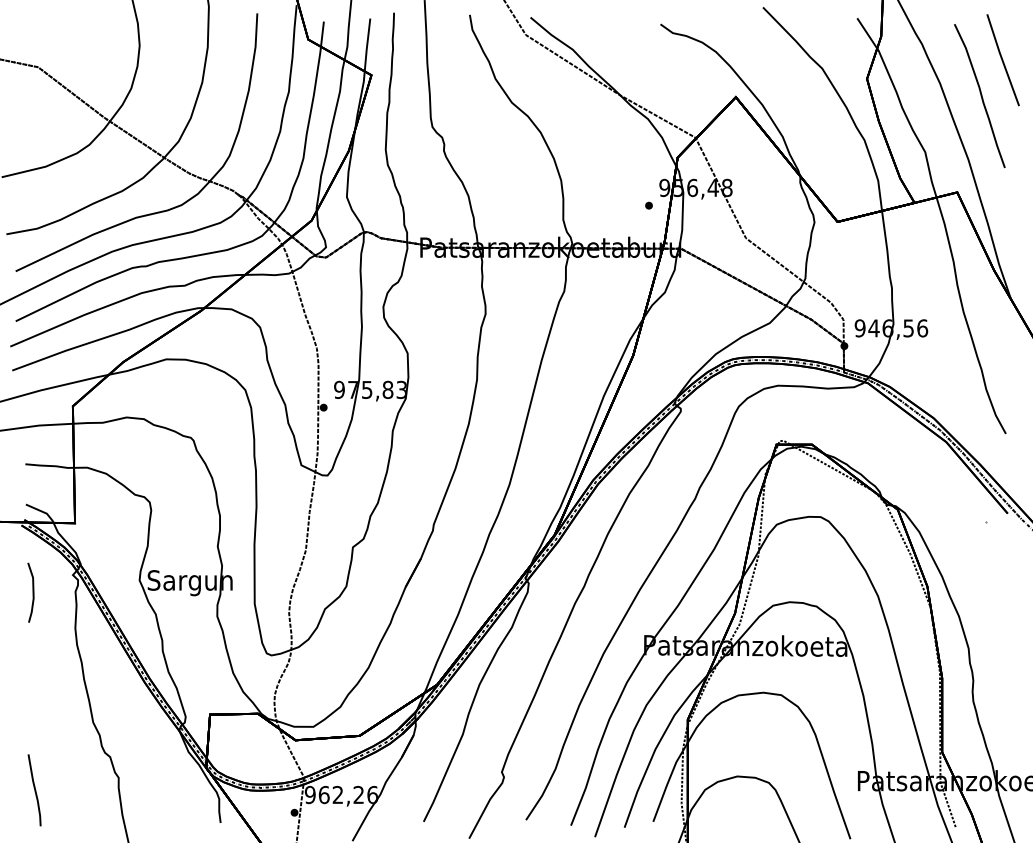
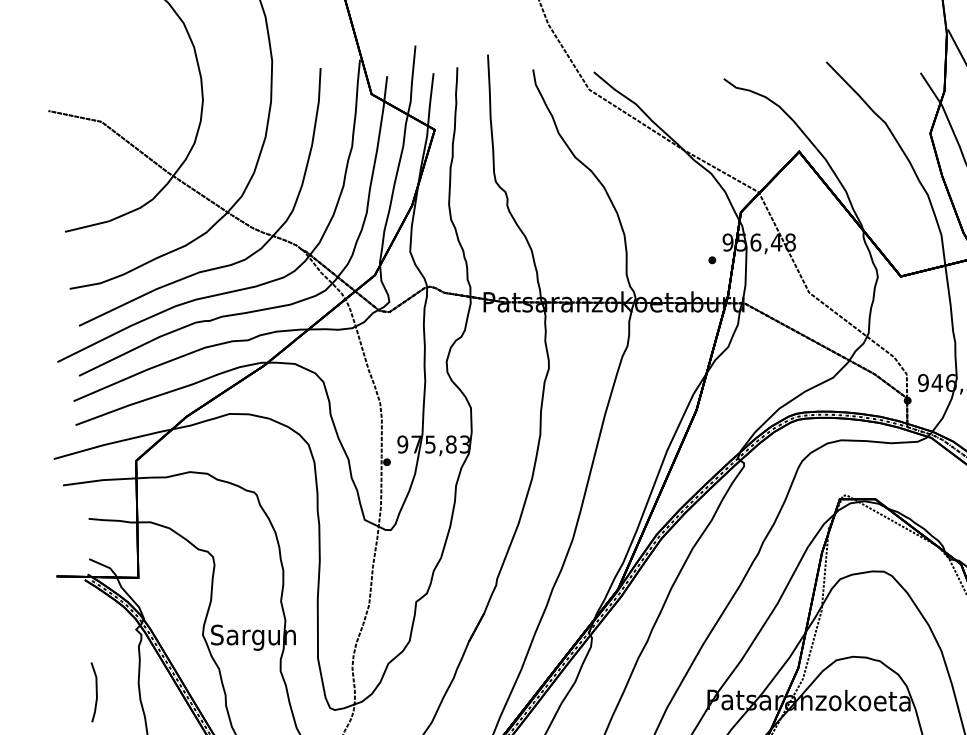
line: (32, 592) -> (95, 692), moved

